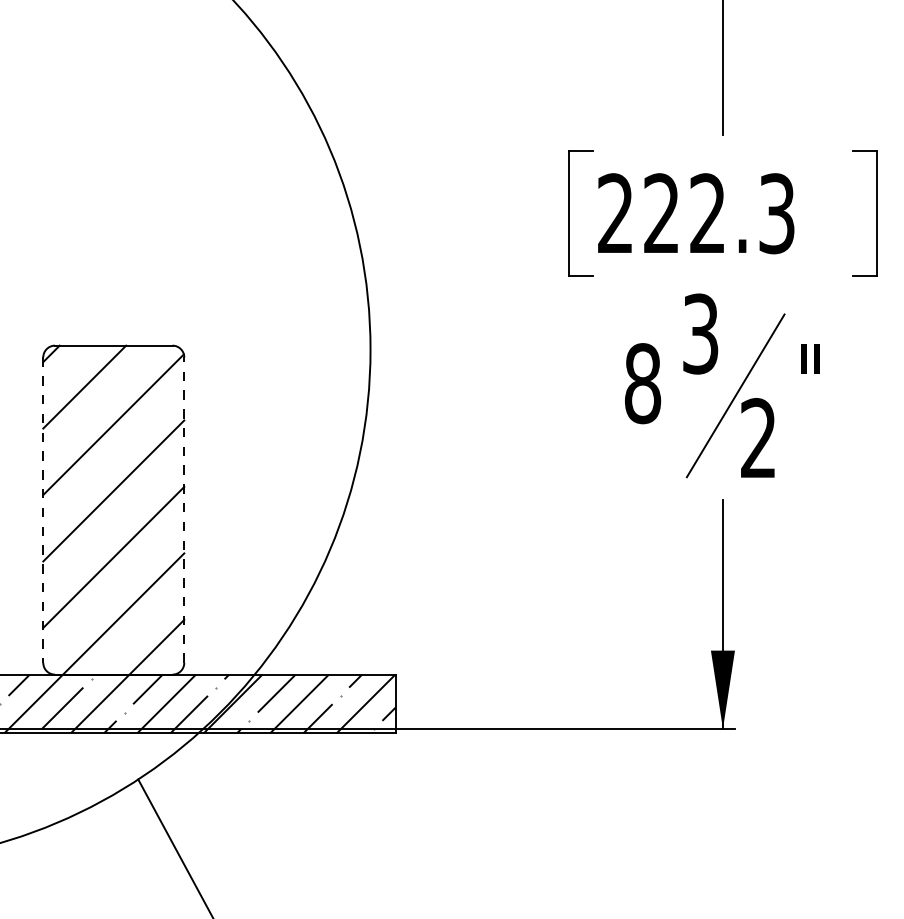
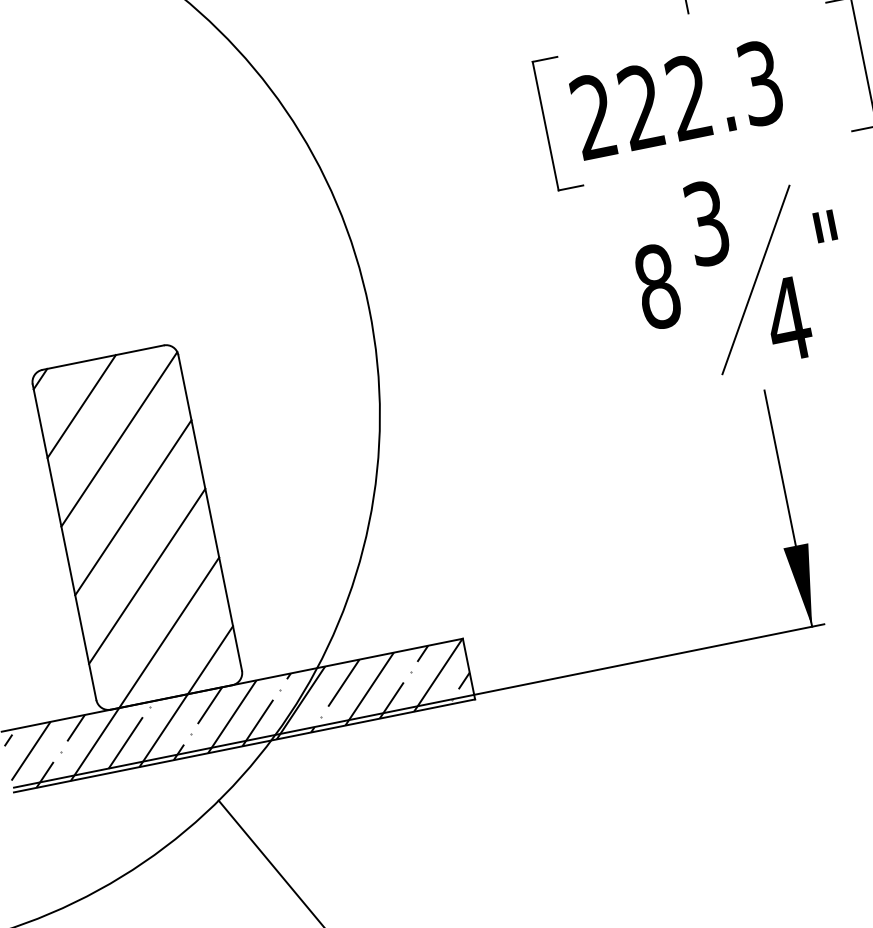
text: (758, 437) -> (788, 318), 2 -> 4
line: (43, 510) -> (64, 542), dashed -> solid
line: (184, 510) -> (210, 513), dashed -> solid

